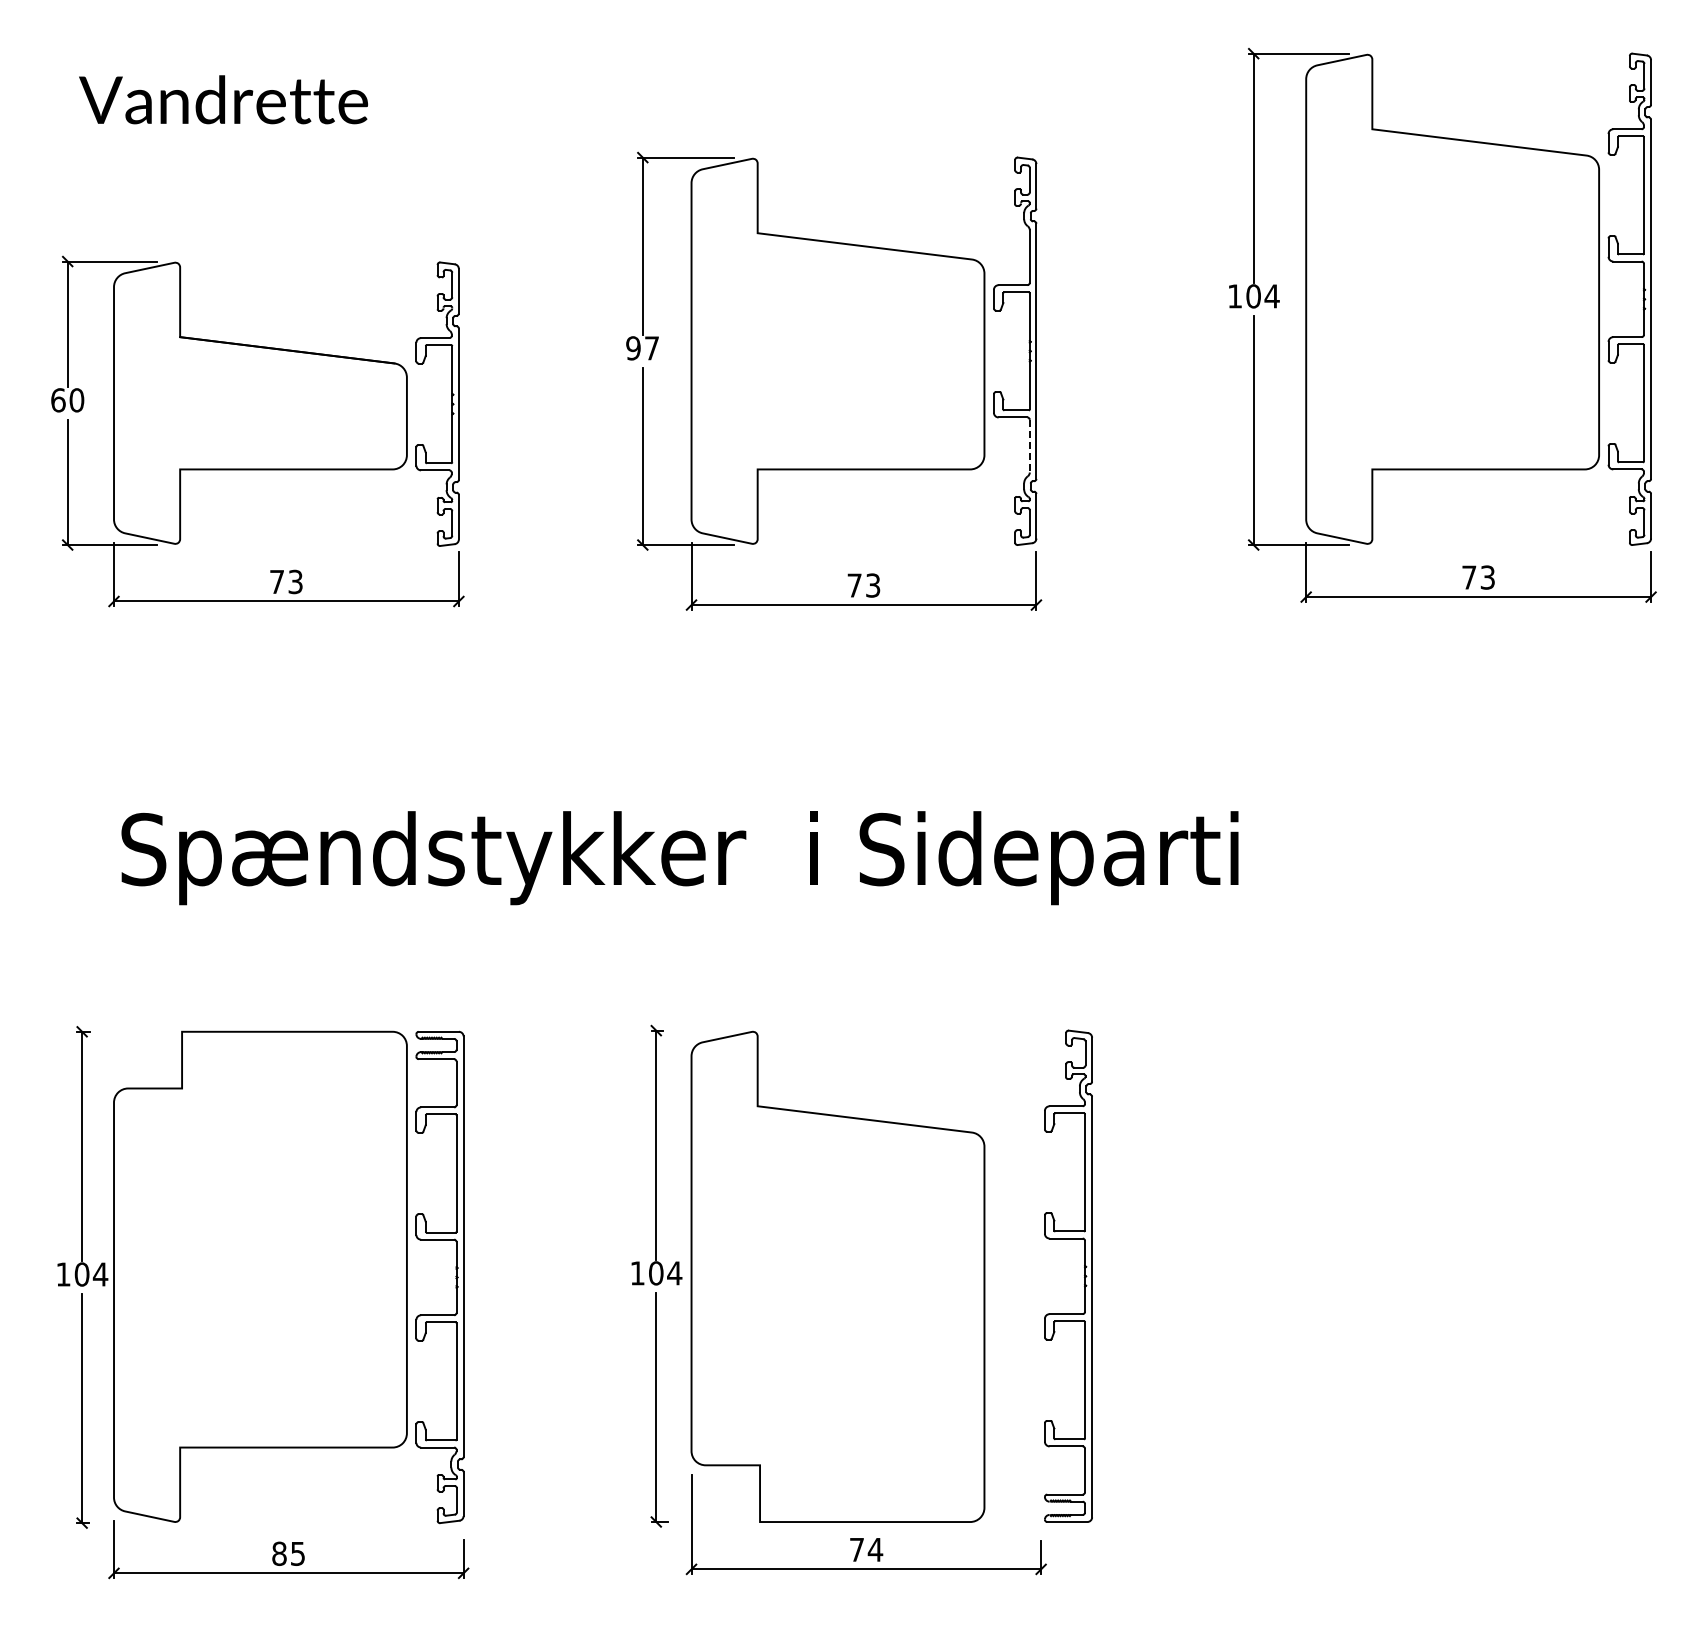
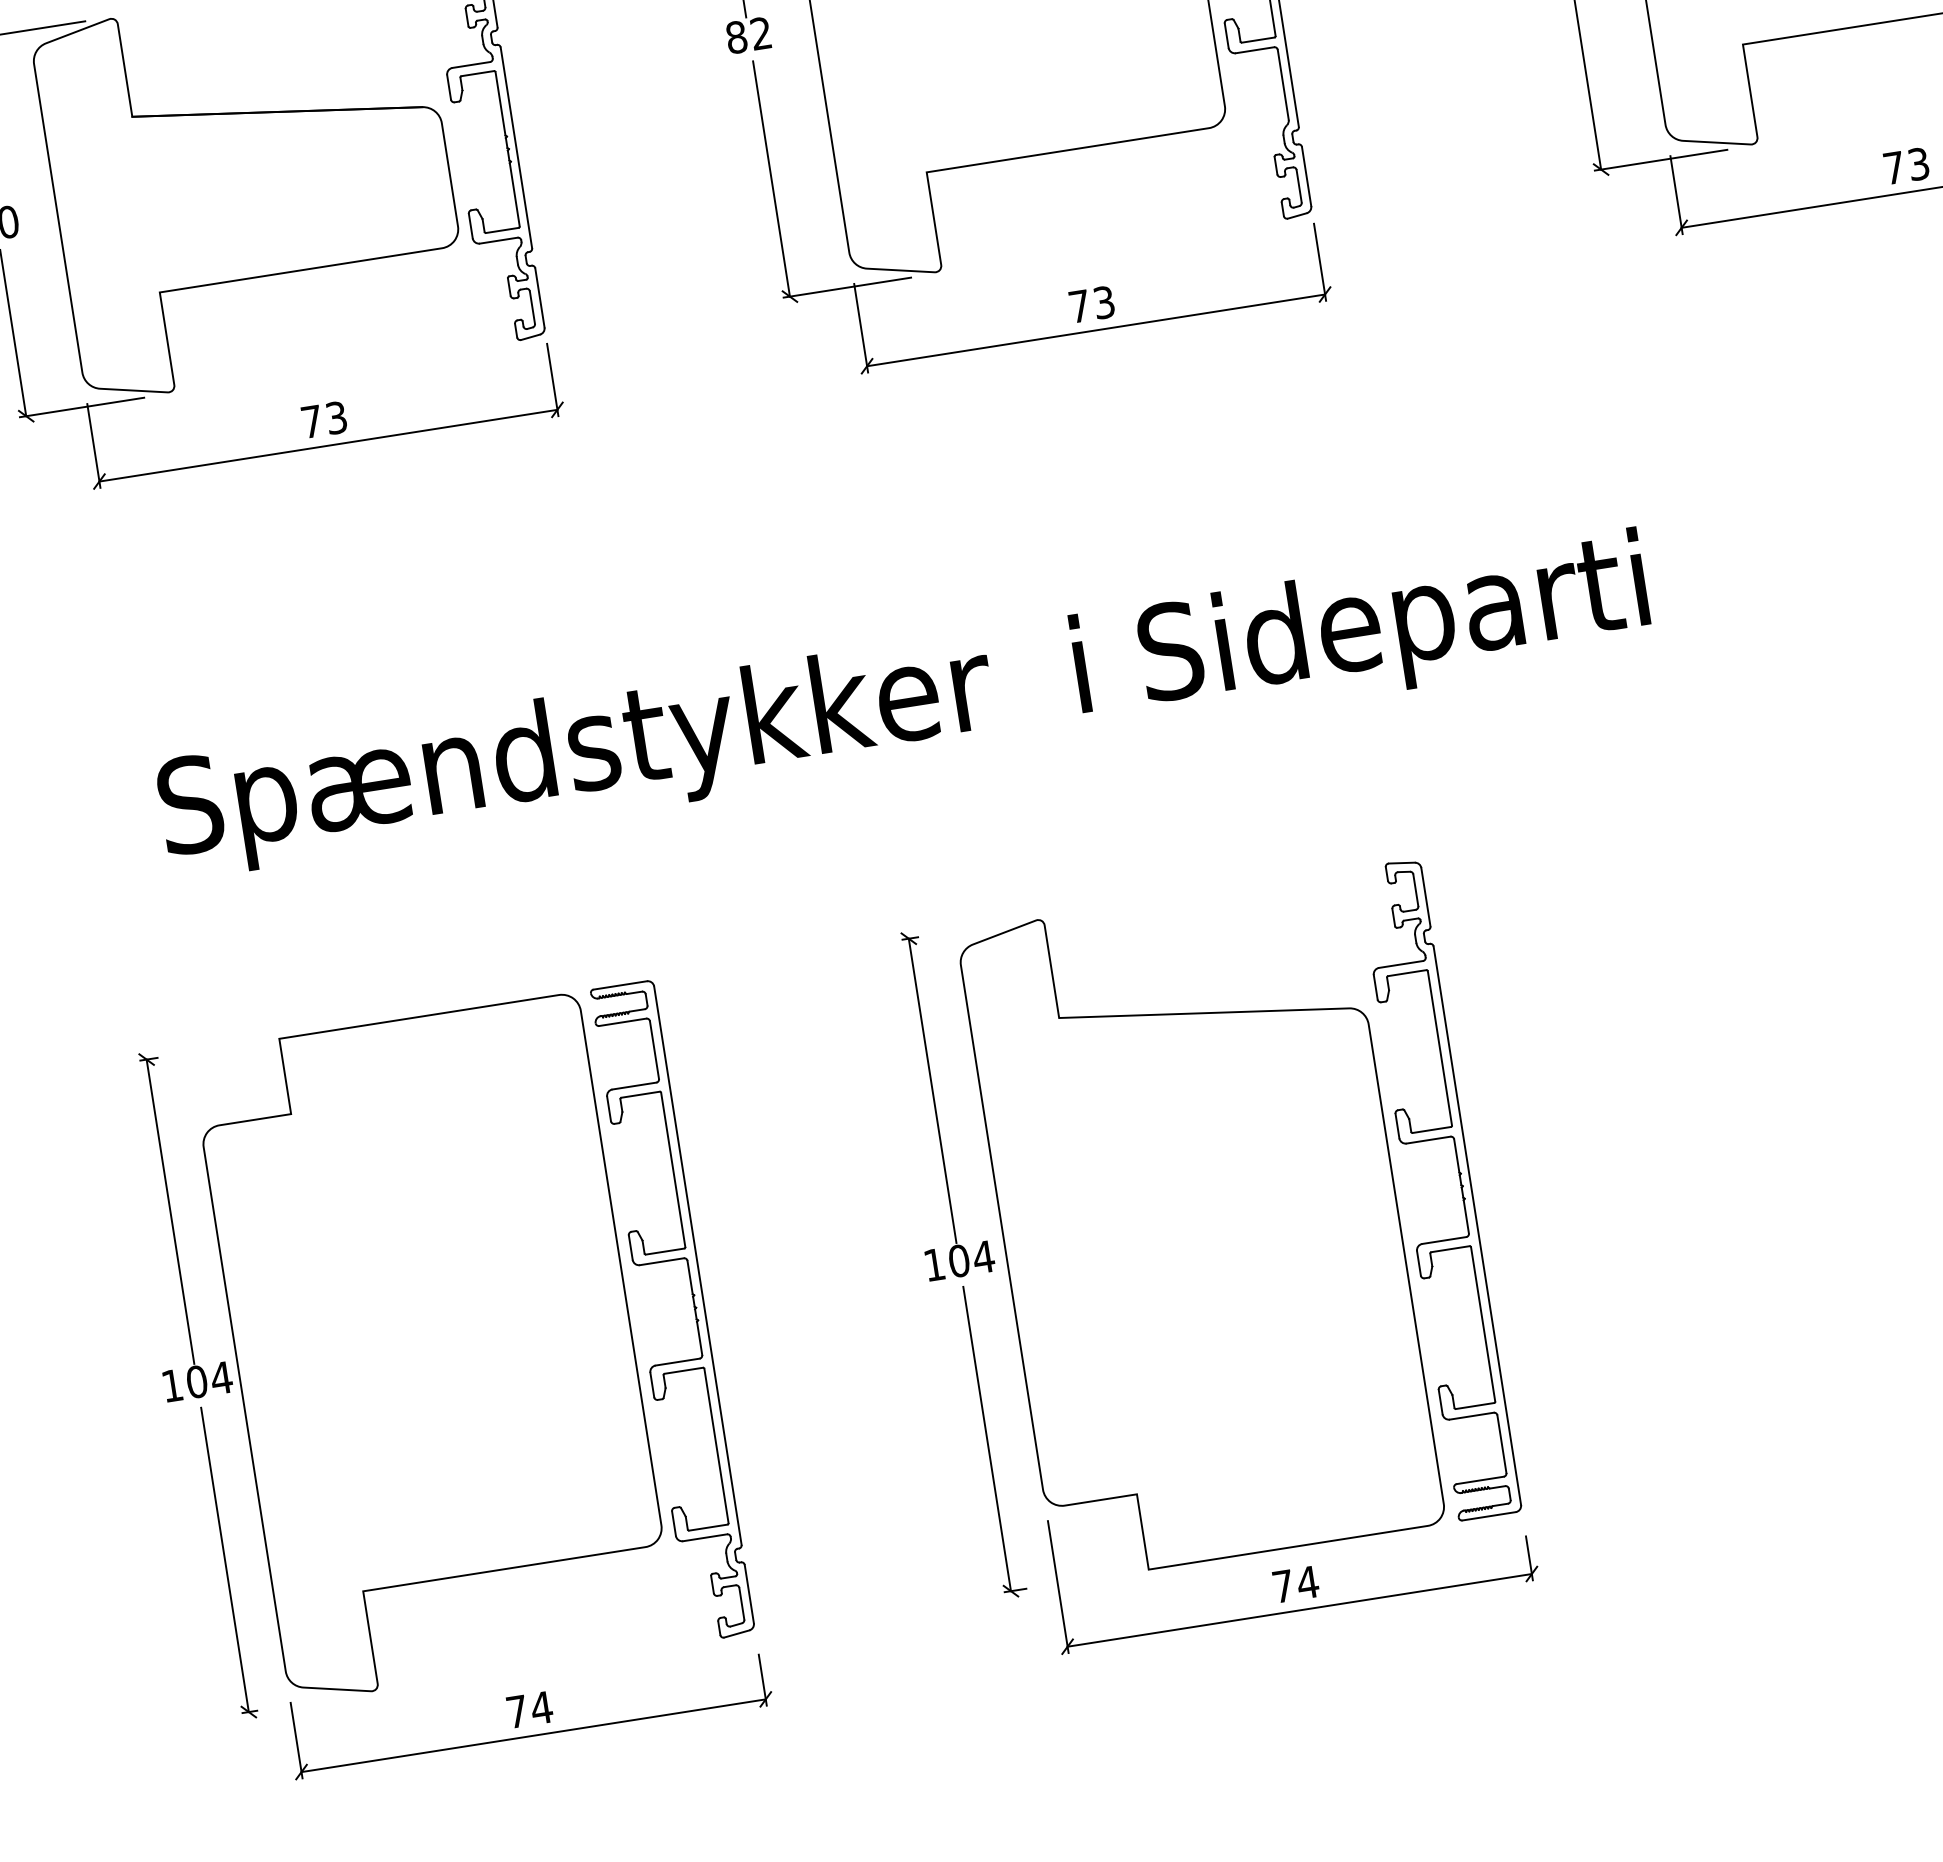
text: (642, 348) -> (748, 35), 97 -> 82
line: (1029, 446) -> (1282, 85), dashed -> solid
part: (1084, 1275) -> (1460, 1185), moved
text: (288, 1553) -> (529, 1709), 85 -> 74

